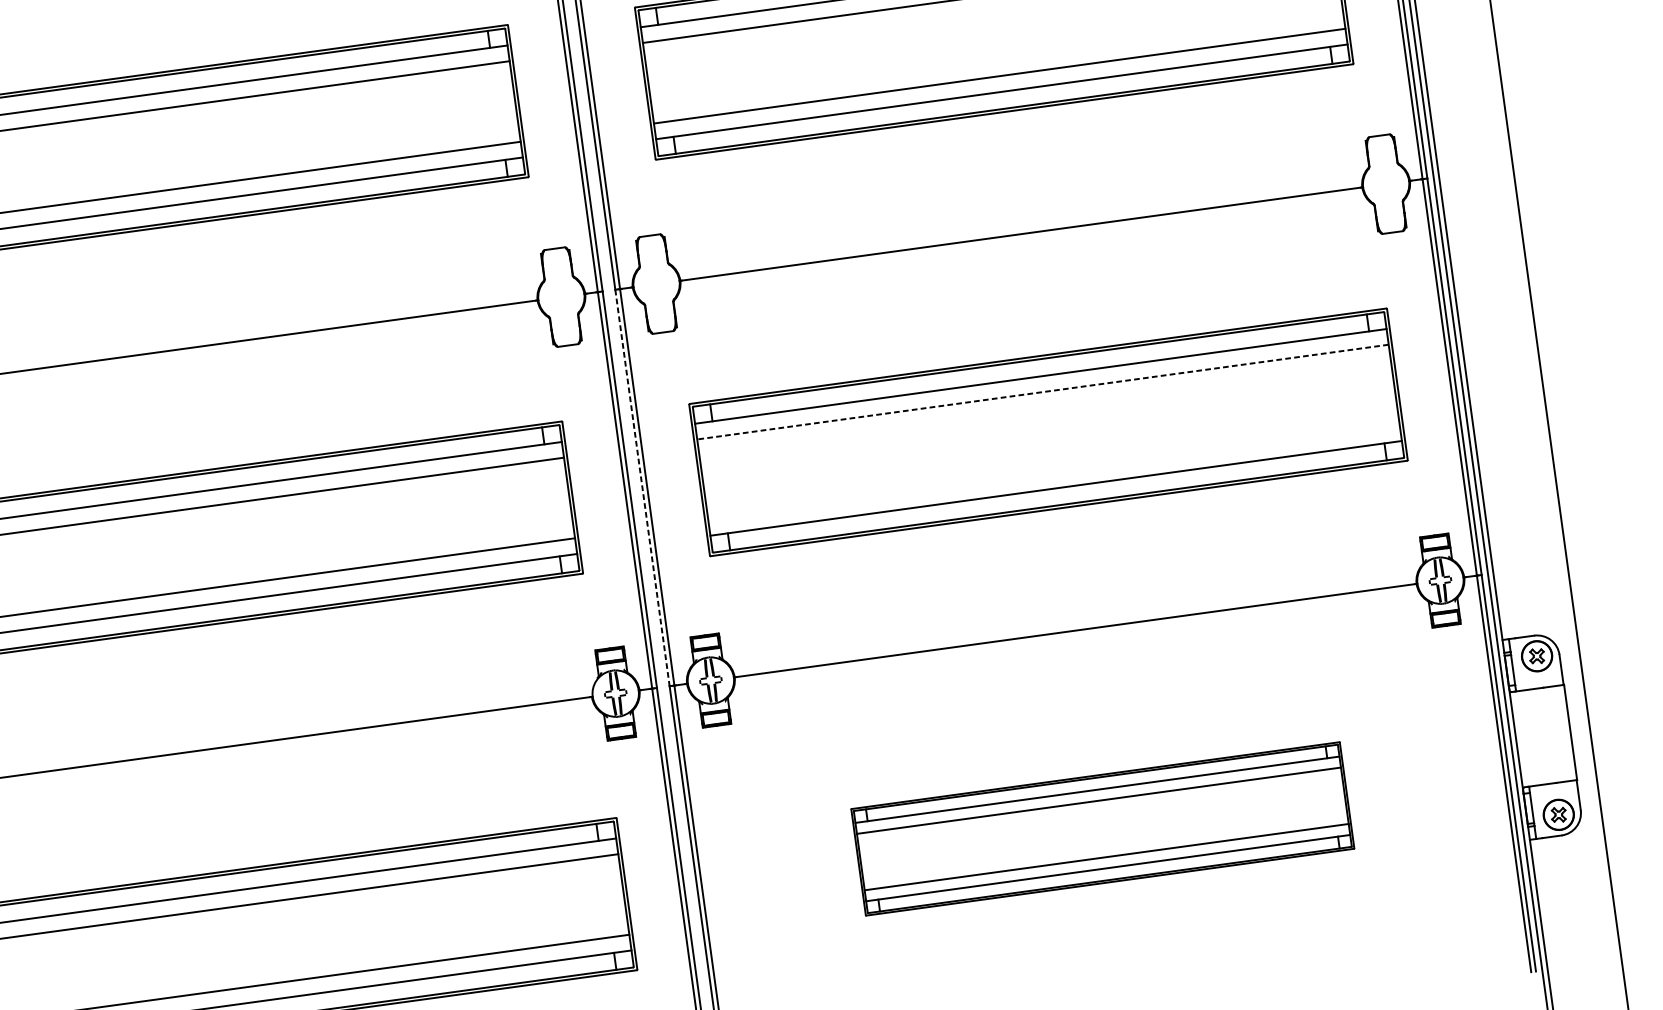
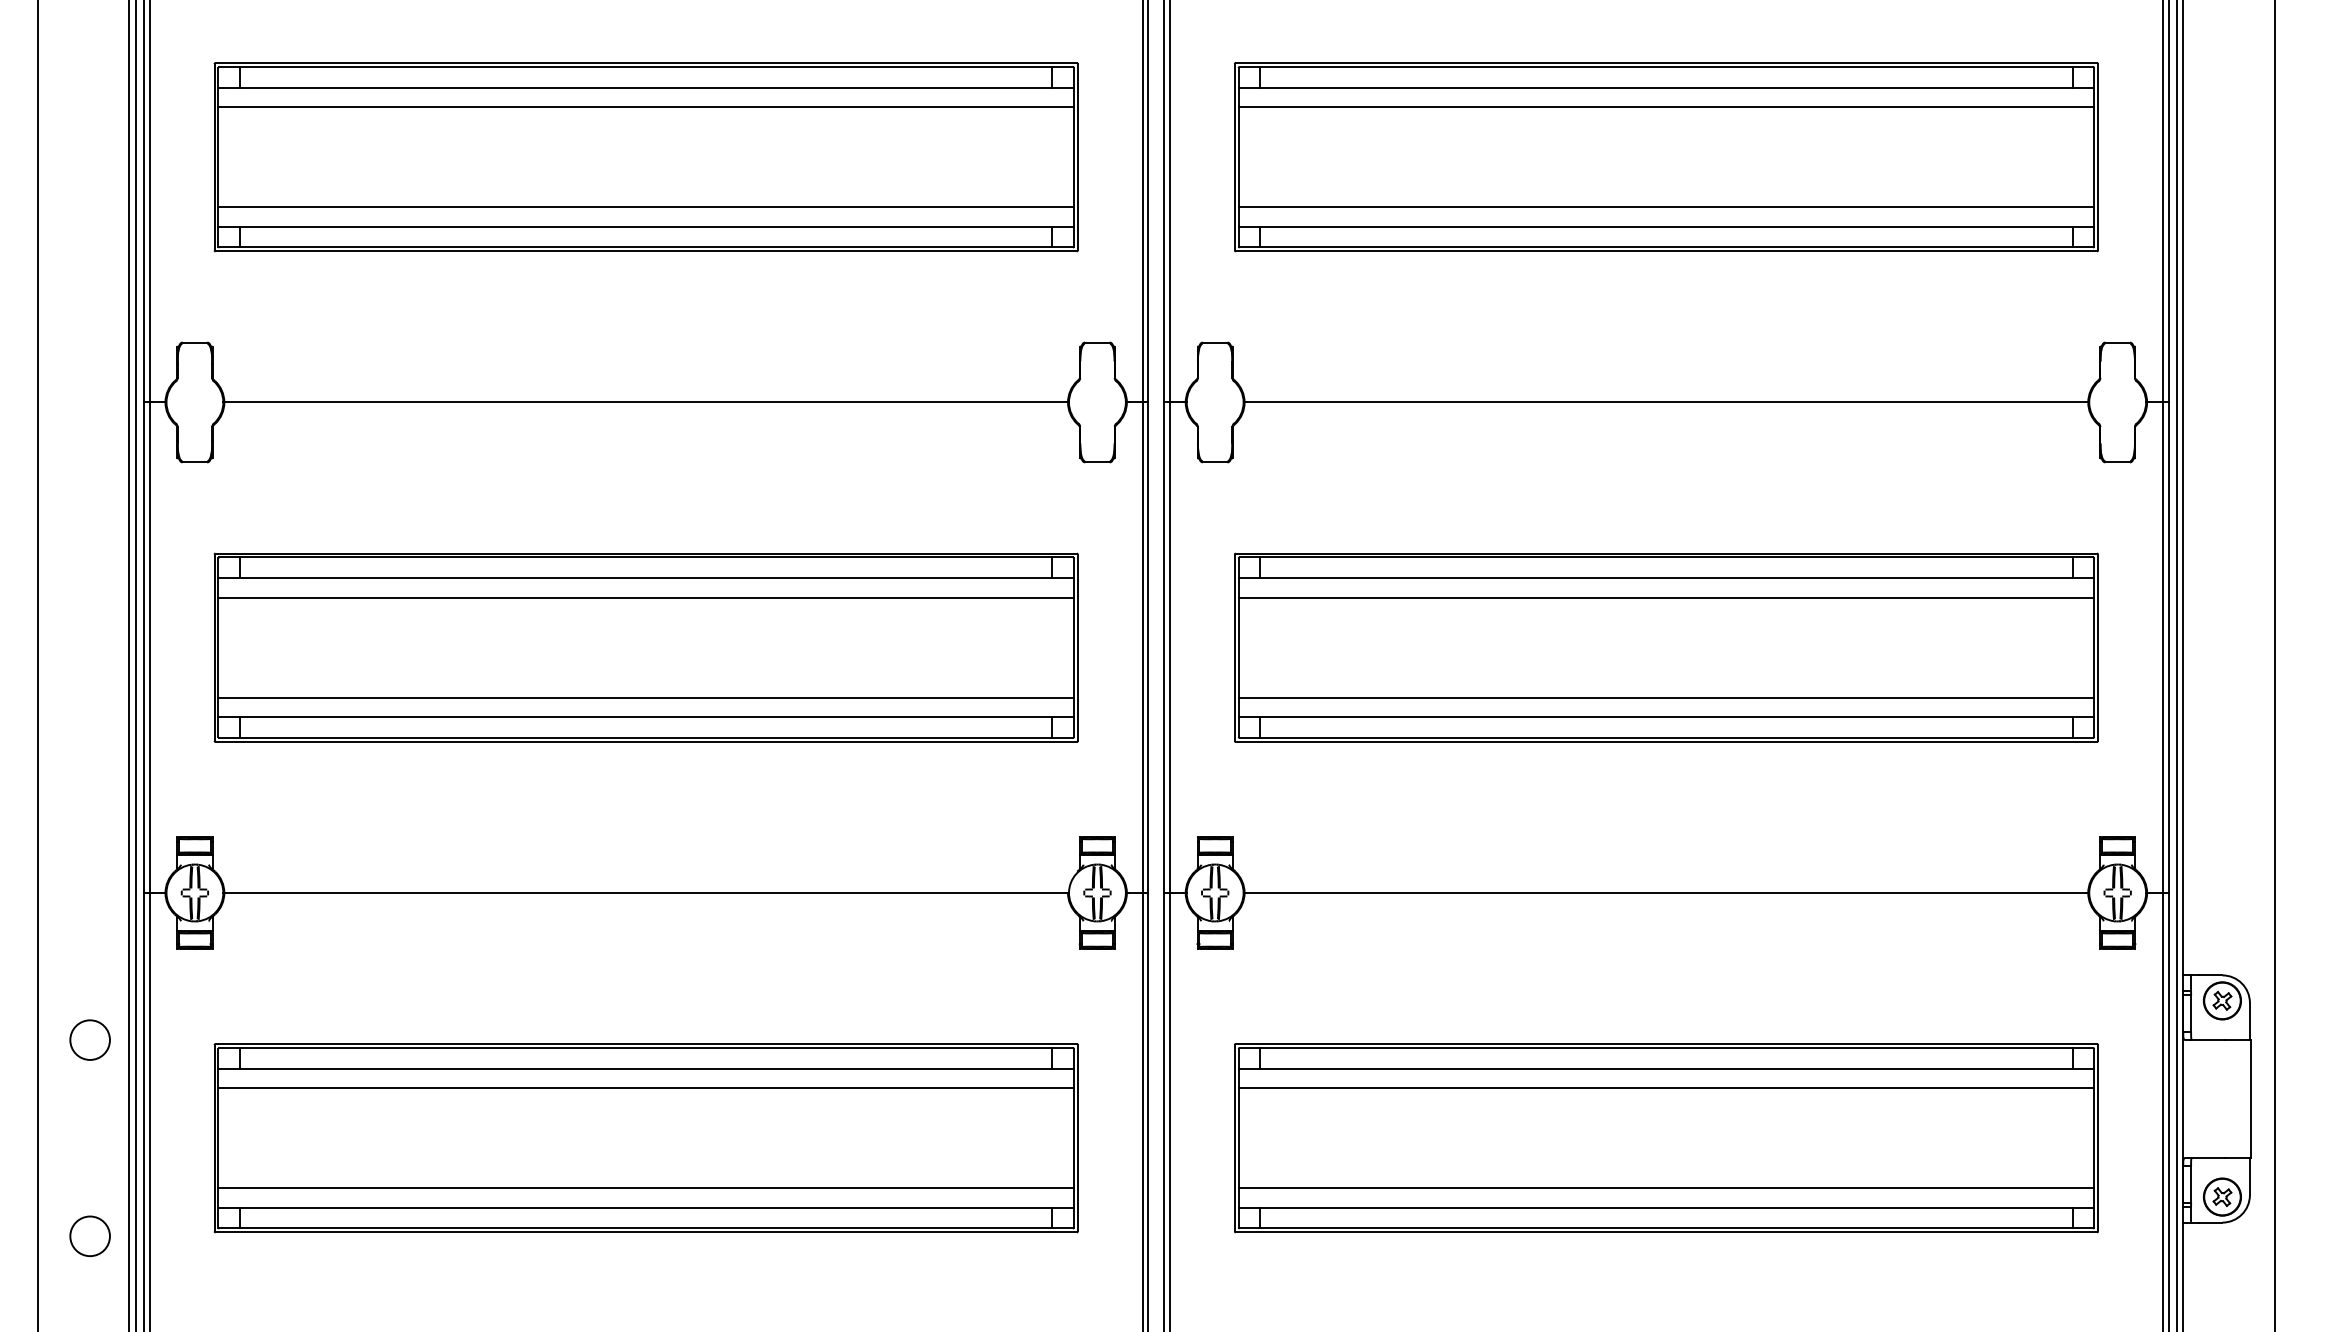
line: (1042, 391) -> (1666, 597), dashed -> solid
line: (1054, 472) -> (1666, 697), added
line: (642, 488) -> (1164, 648), dashed -> solid
part: (1102, 829) -> (1666, 1138), size x1.43

